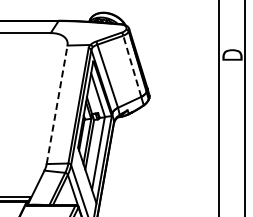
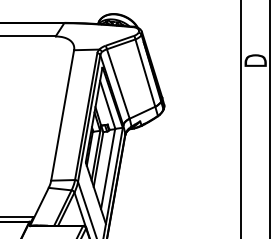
line: (132, 66) -> (145, 73), dashed -> solid
line: (57, 104) -> (63, 115), dashed -> solid

